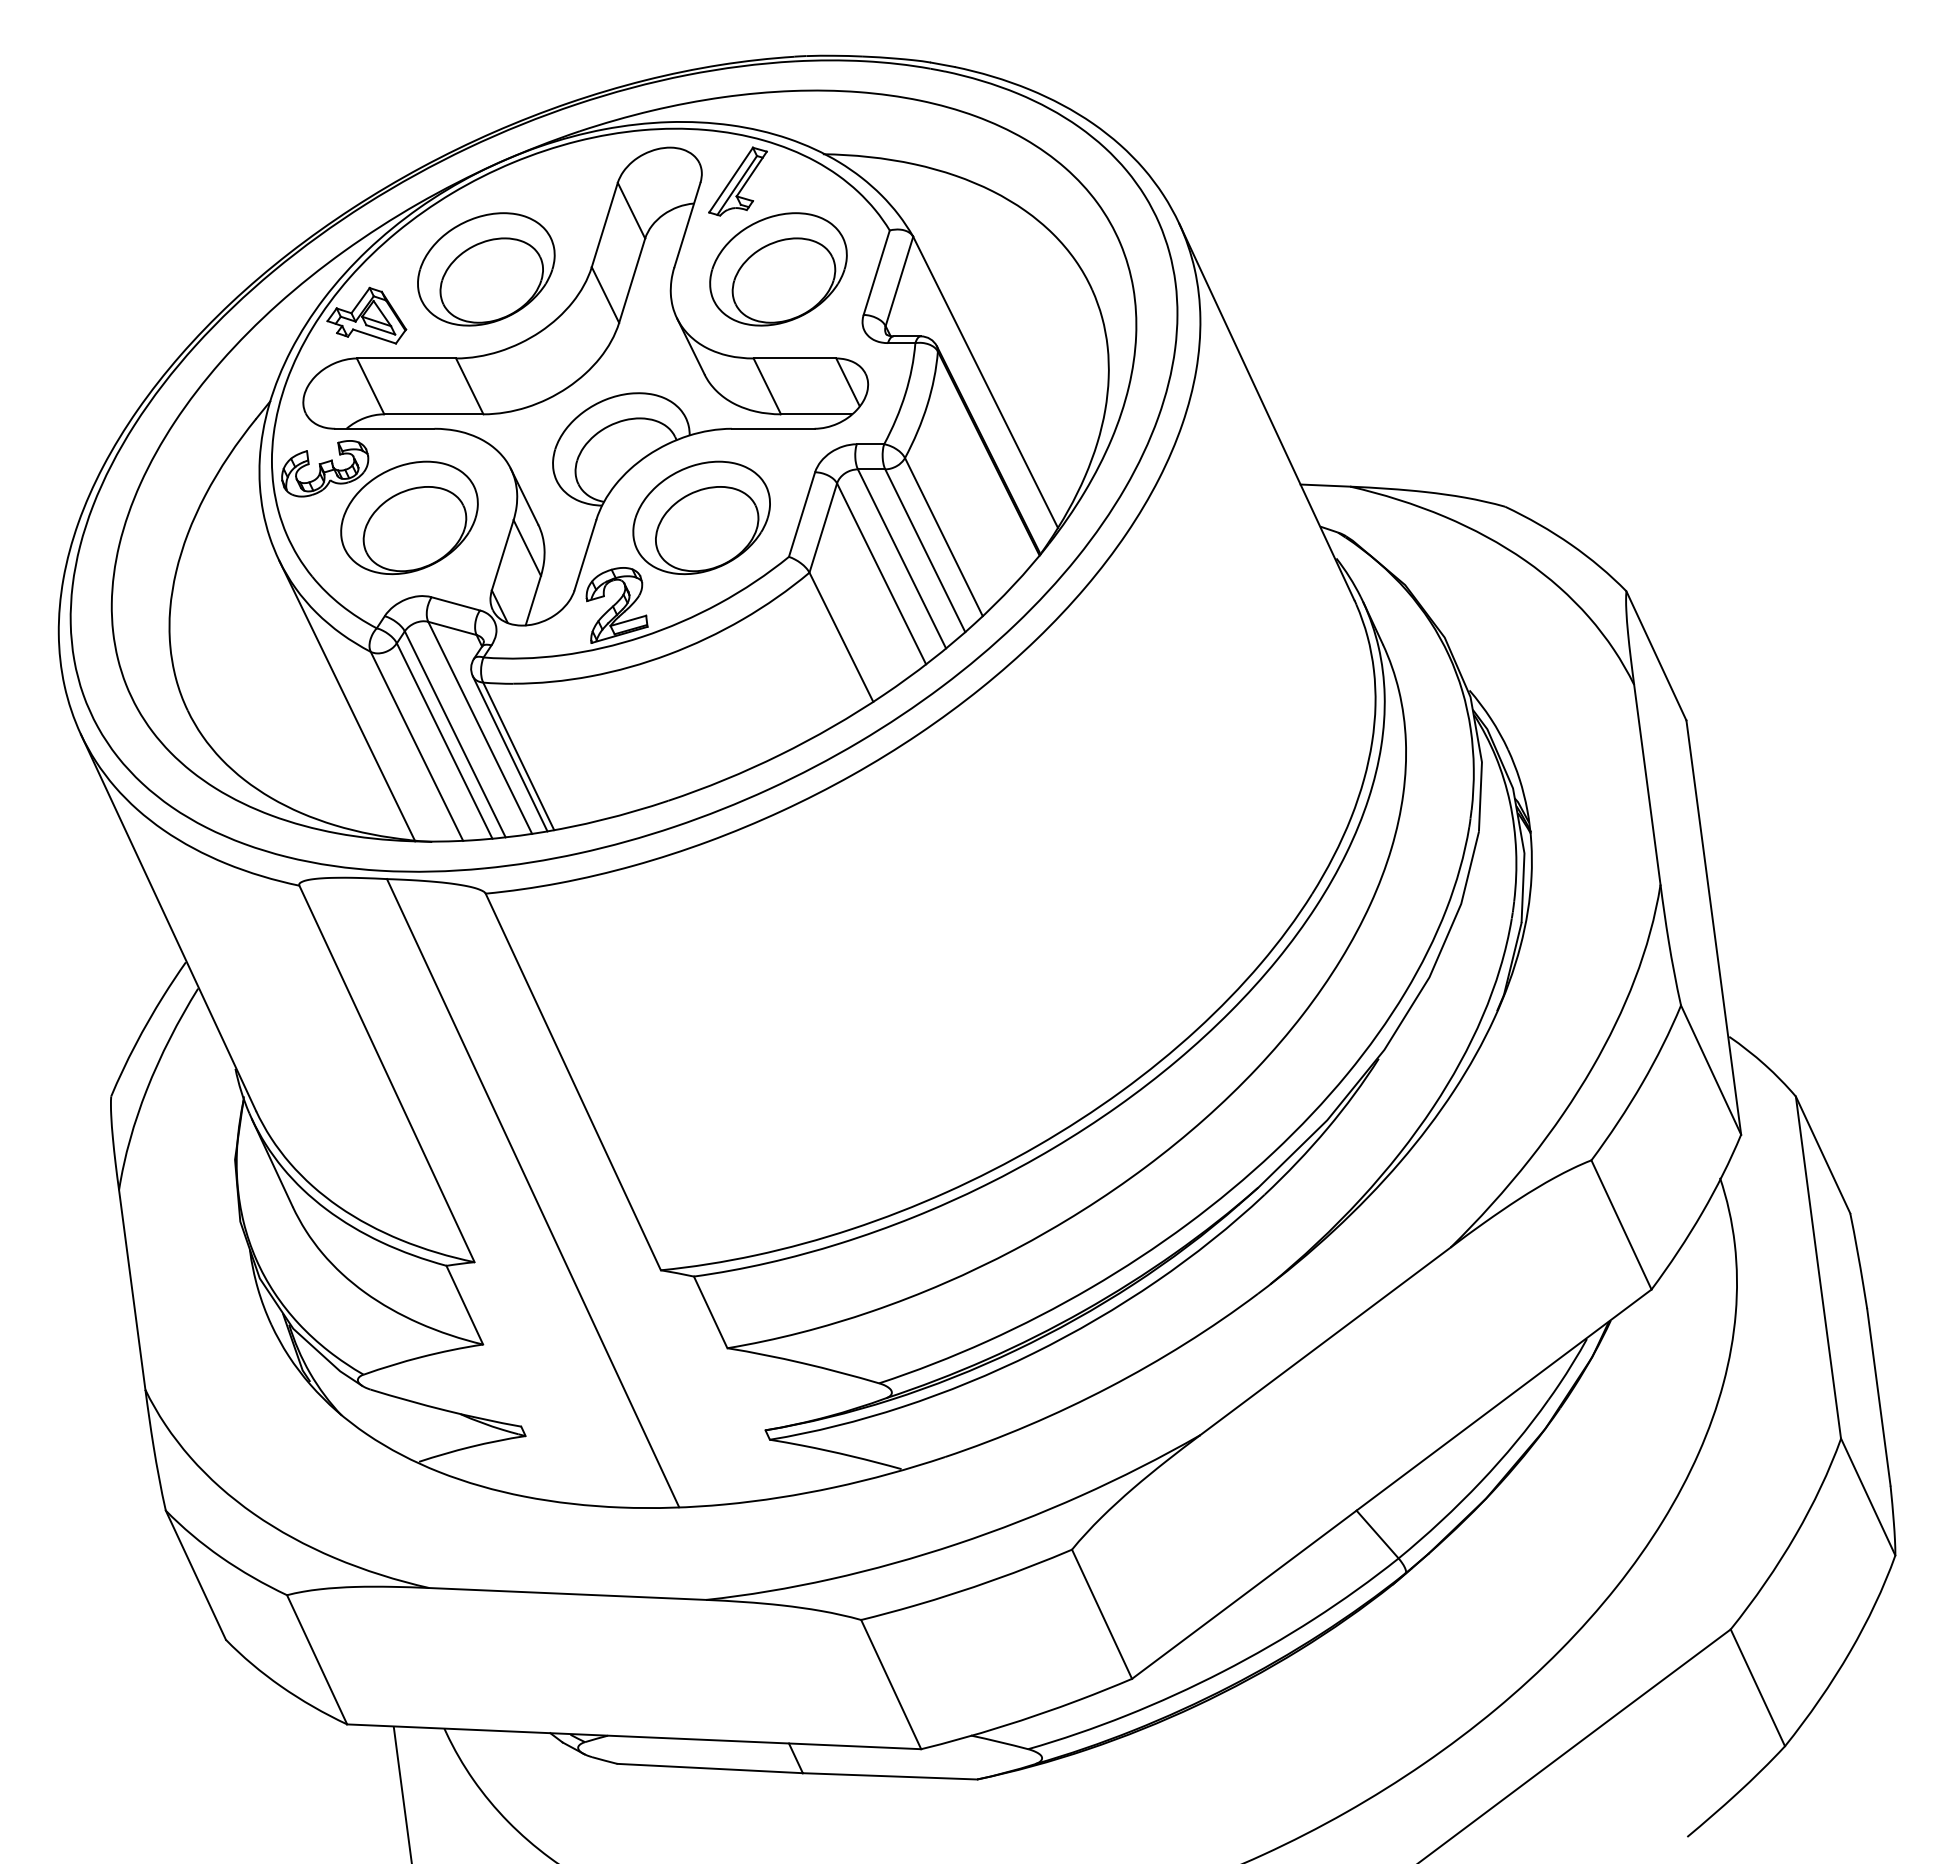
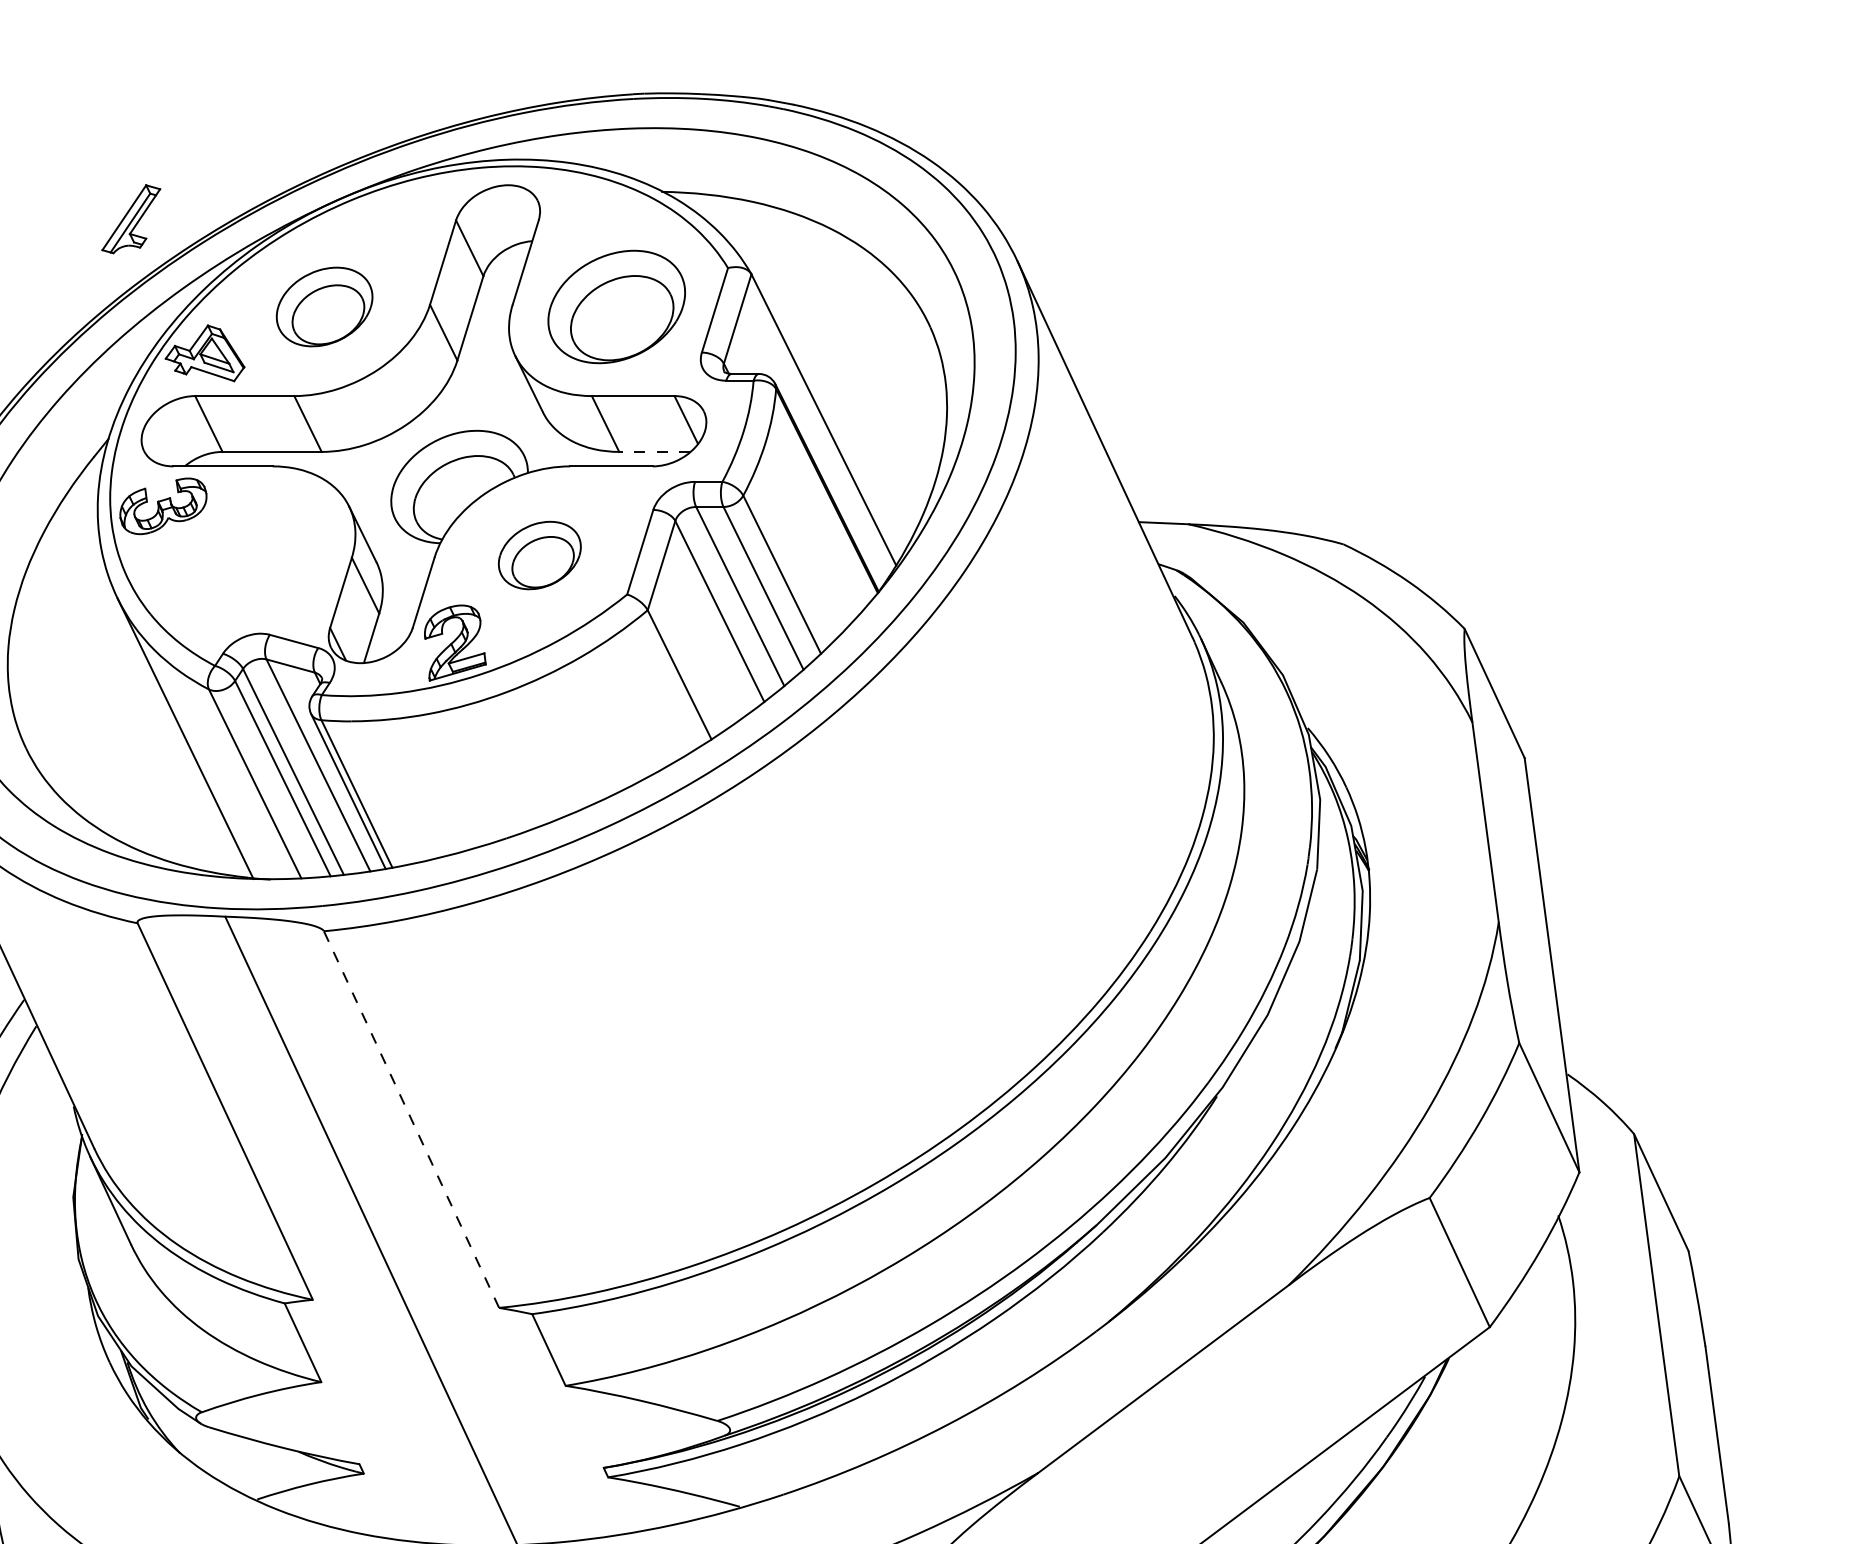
part: (737, 181) -> (130, 219), moved
part: (486, 269) -> (324, 307), size x0.7
line: (816, 414) -> (654, 452), solid -> dashed
part: (409, 517) -> (247, 555), removed
part: (701, 517) -> (539, 555), size x0.6
line: (573, 1081) -> (411, 1119), solid -> dashed

